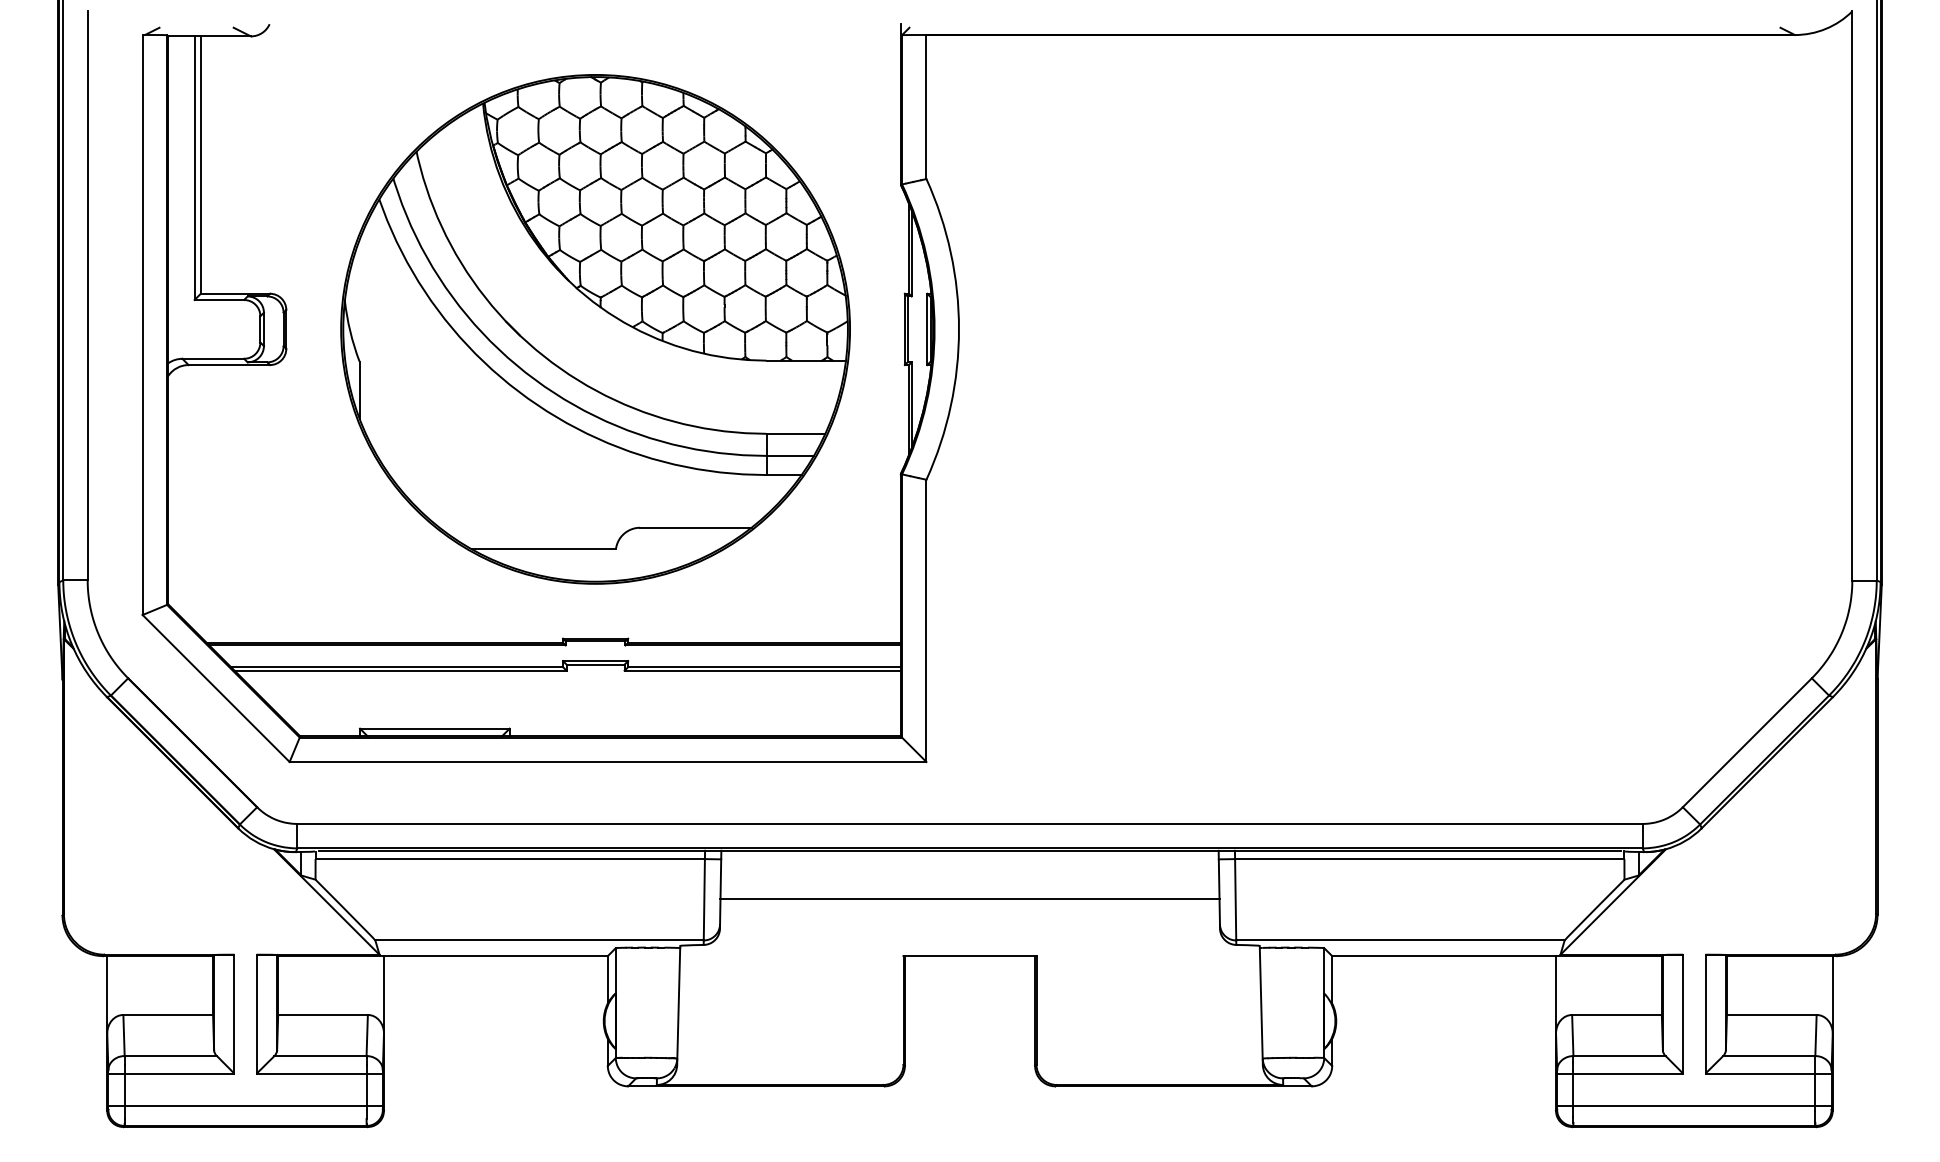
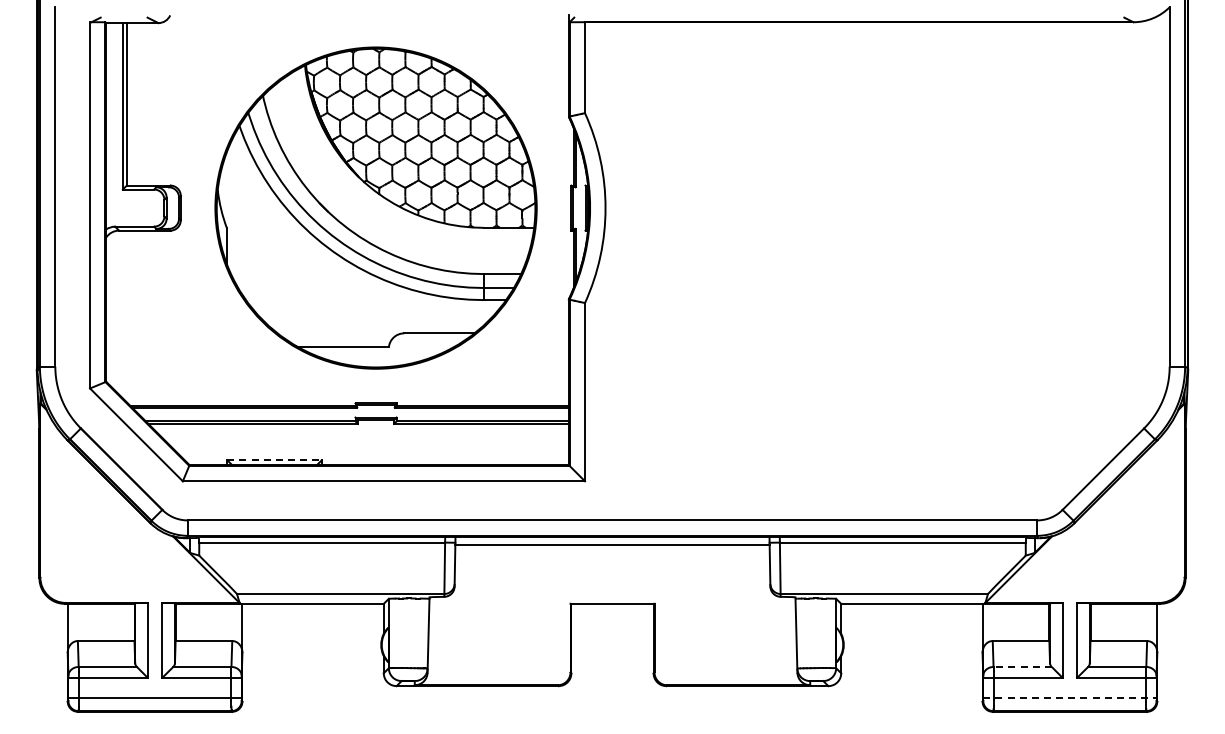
line: (436, 729) -> (275, 460), solid -> dashed
line: (970, 898) -> (612, 544), moved
line: (1619, 1055) -> (1022, 666), solid -> dashed
line: (1693, 1105) -> (1069, 698), solid -> dashed

